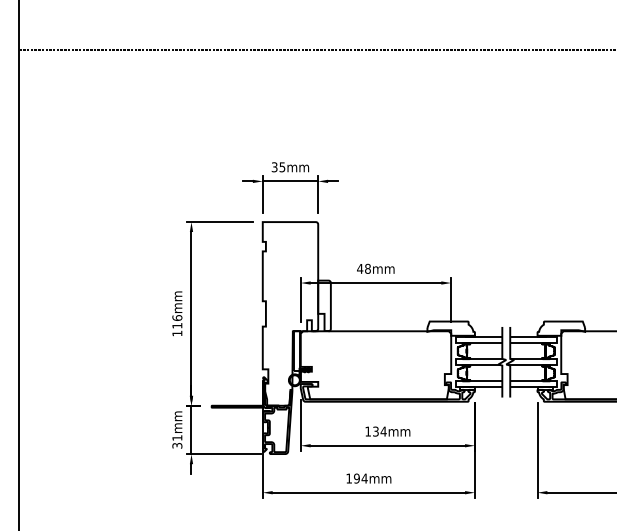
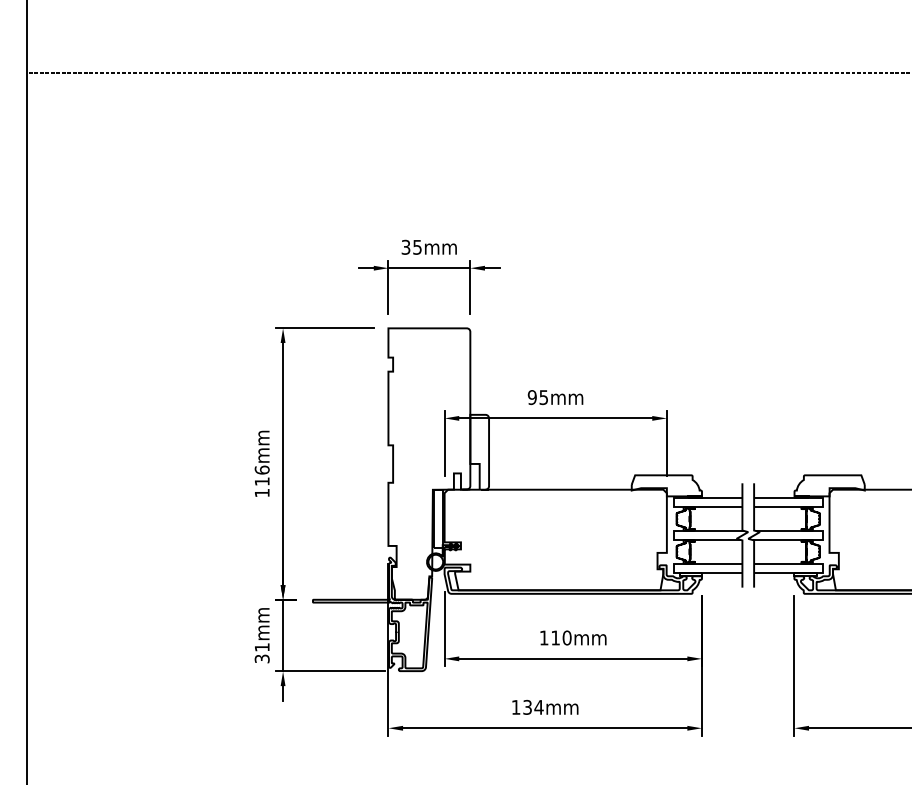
text: (363, 268) -> (537, 396), 48mm -> 95mm
text: (379, 431) -> (560, 637), 134mm -> 110mm
text: (356, 478) -> (526, 707), 194mm -> 134mm

